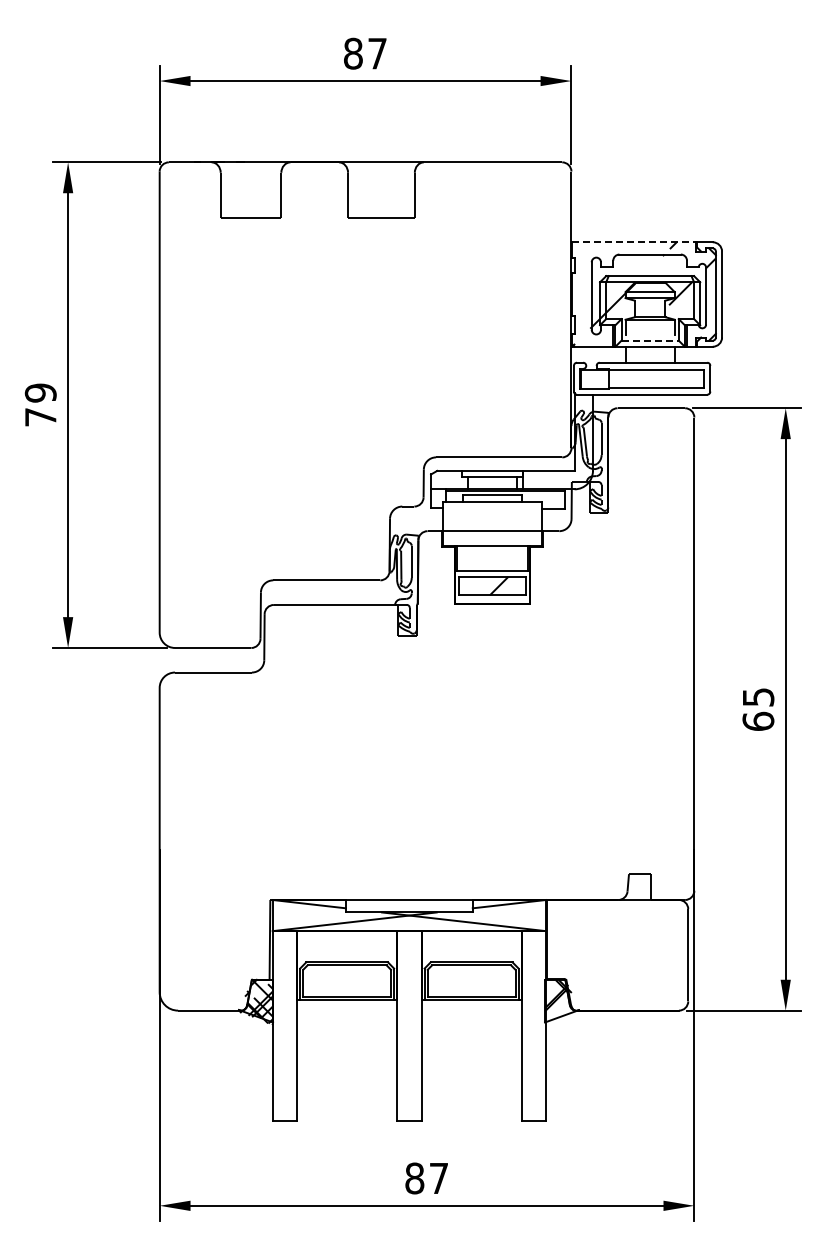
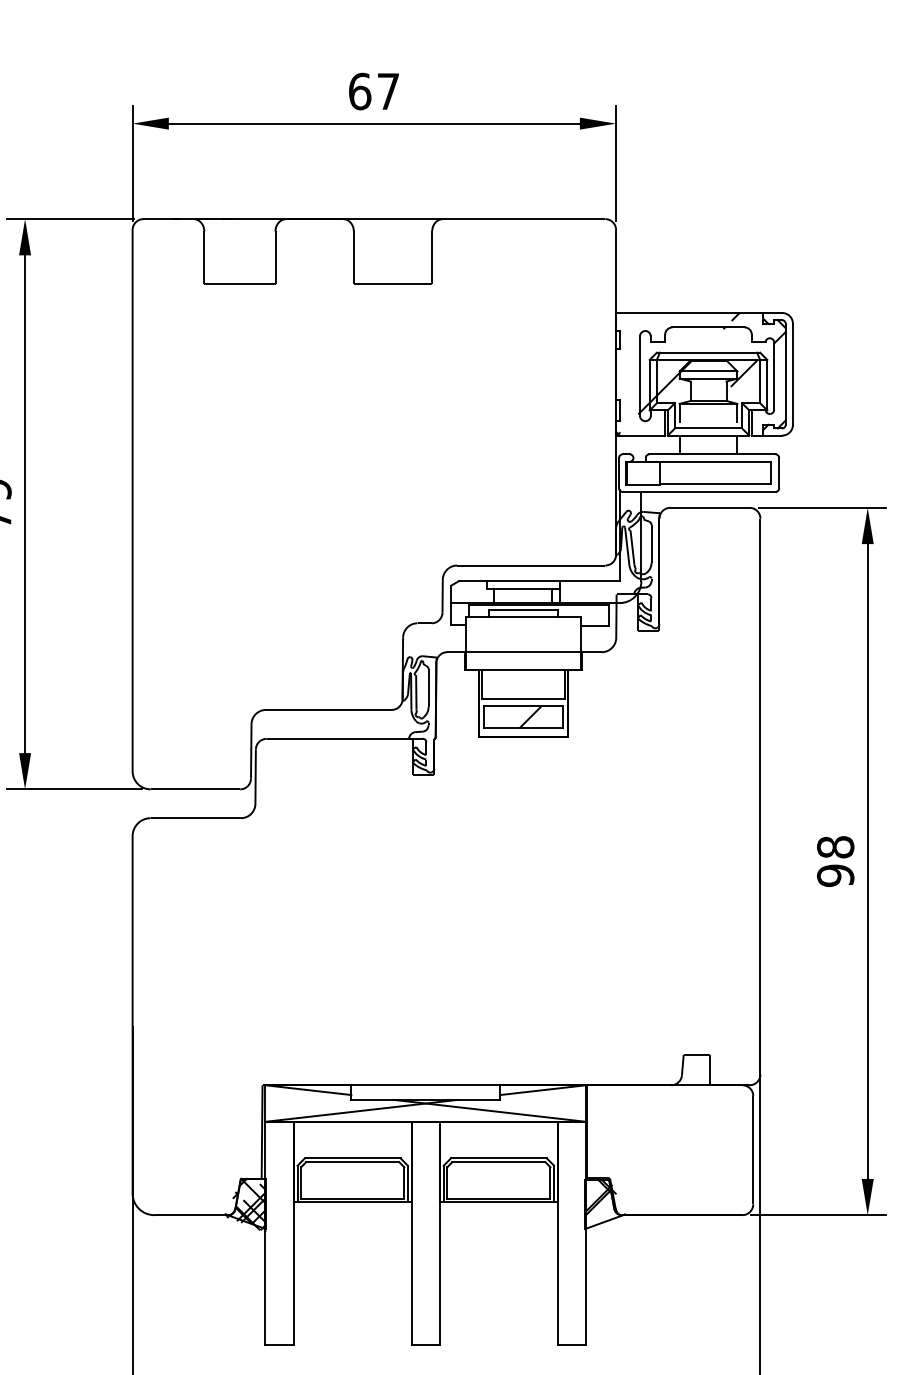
text: (353, 53) -> (360, 91), 87 -> 67
line: (634, 242) -> (690, 313), dashed -> solid
line: (650, 340) -> (708, 428), dashed -> solid
text: (758, 709) -> (835, 861), 65 -> 98

